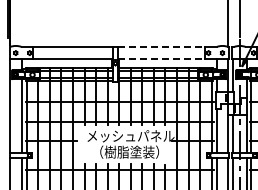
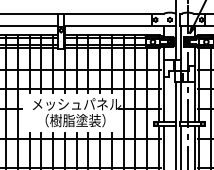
line: (162, 47) -> (108, 14), dashed -> solid
line: (162, 58) -> (108, 25), dashed -> solid

